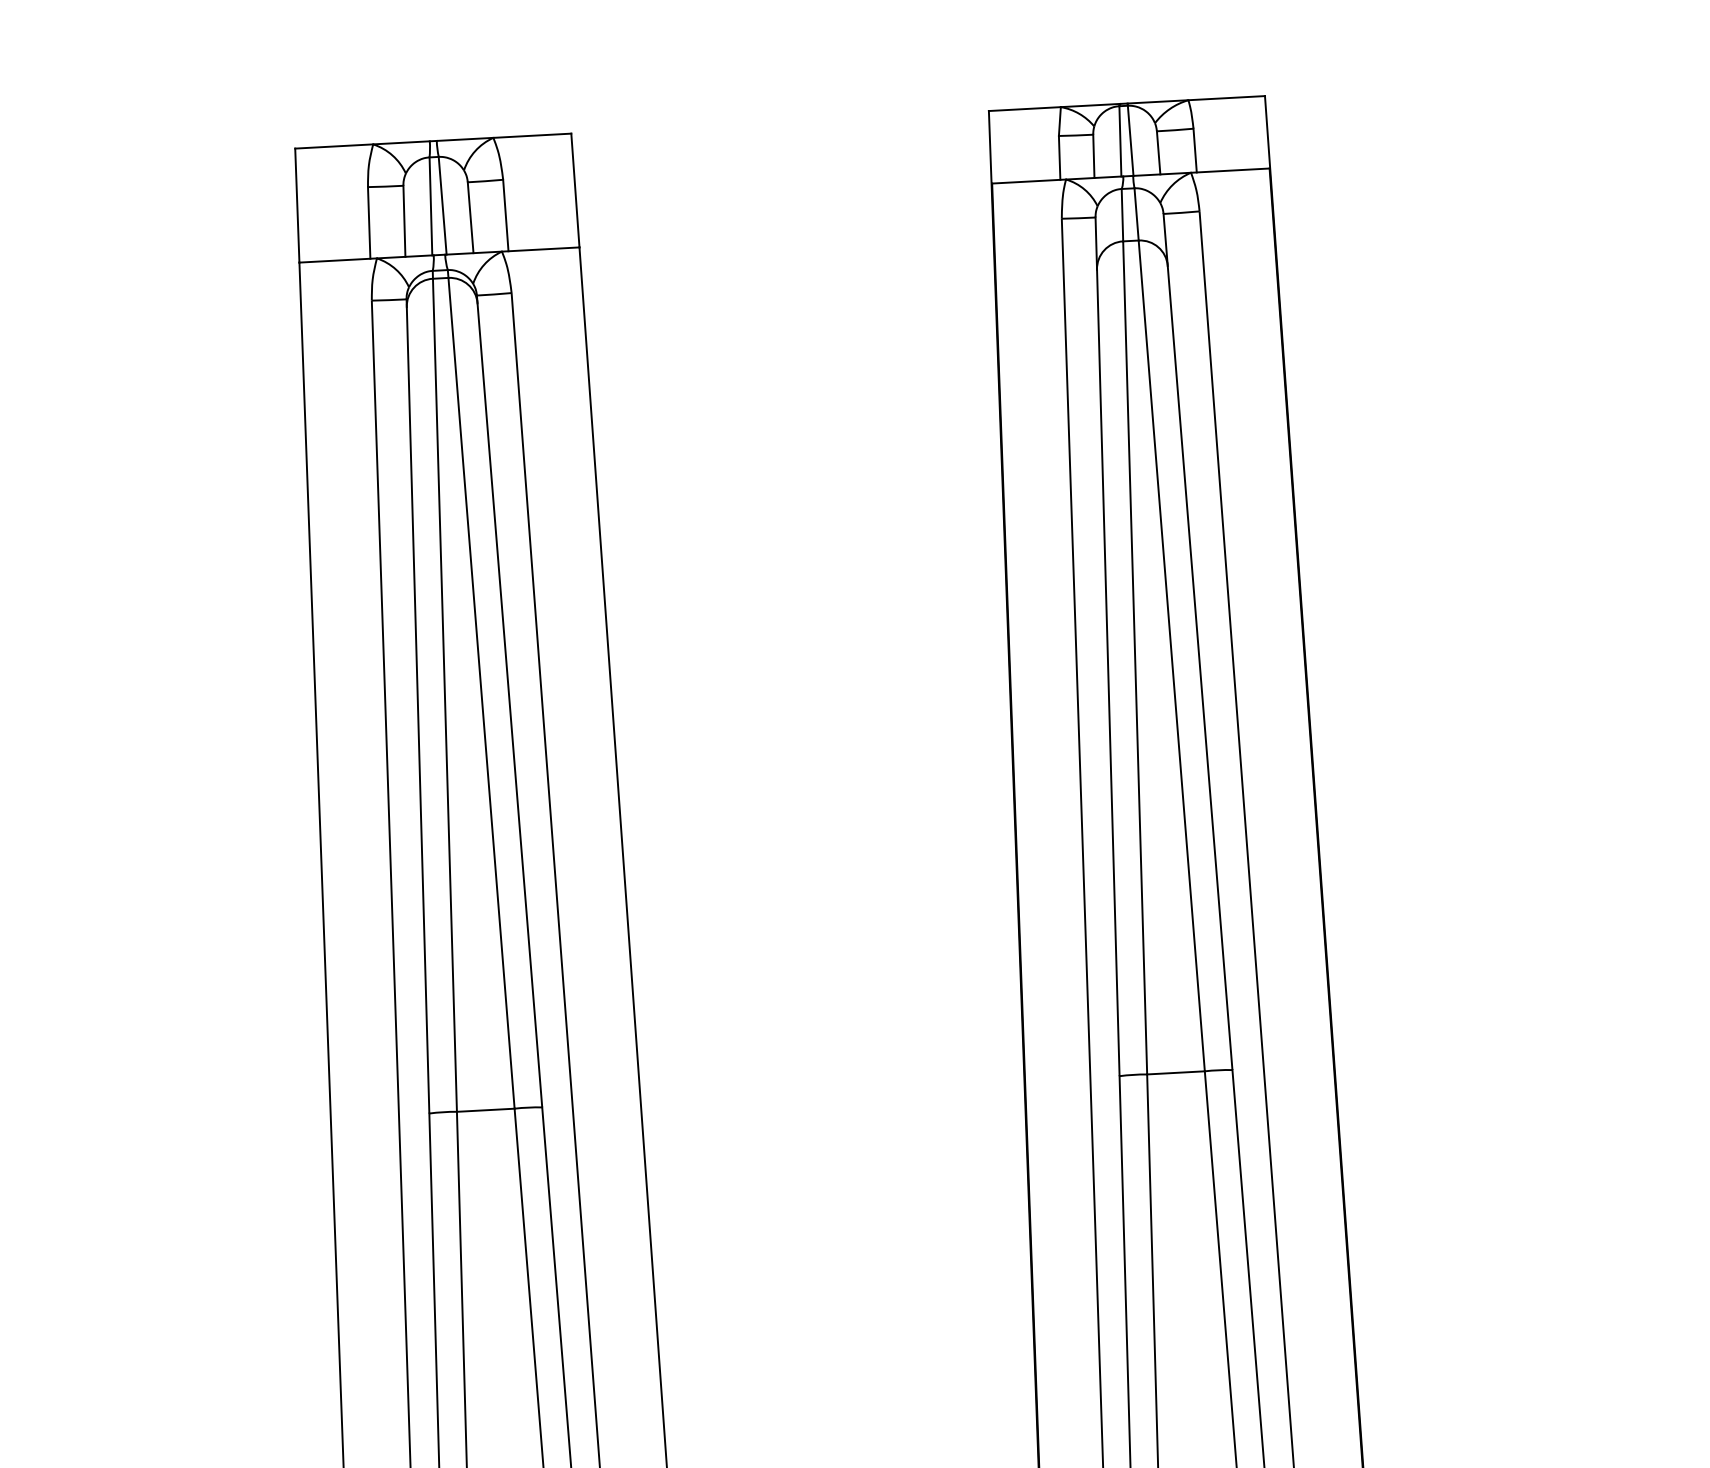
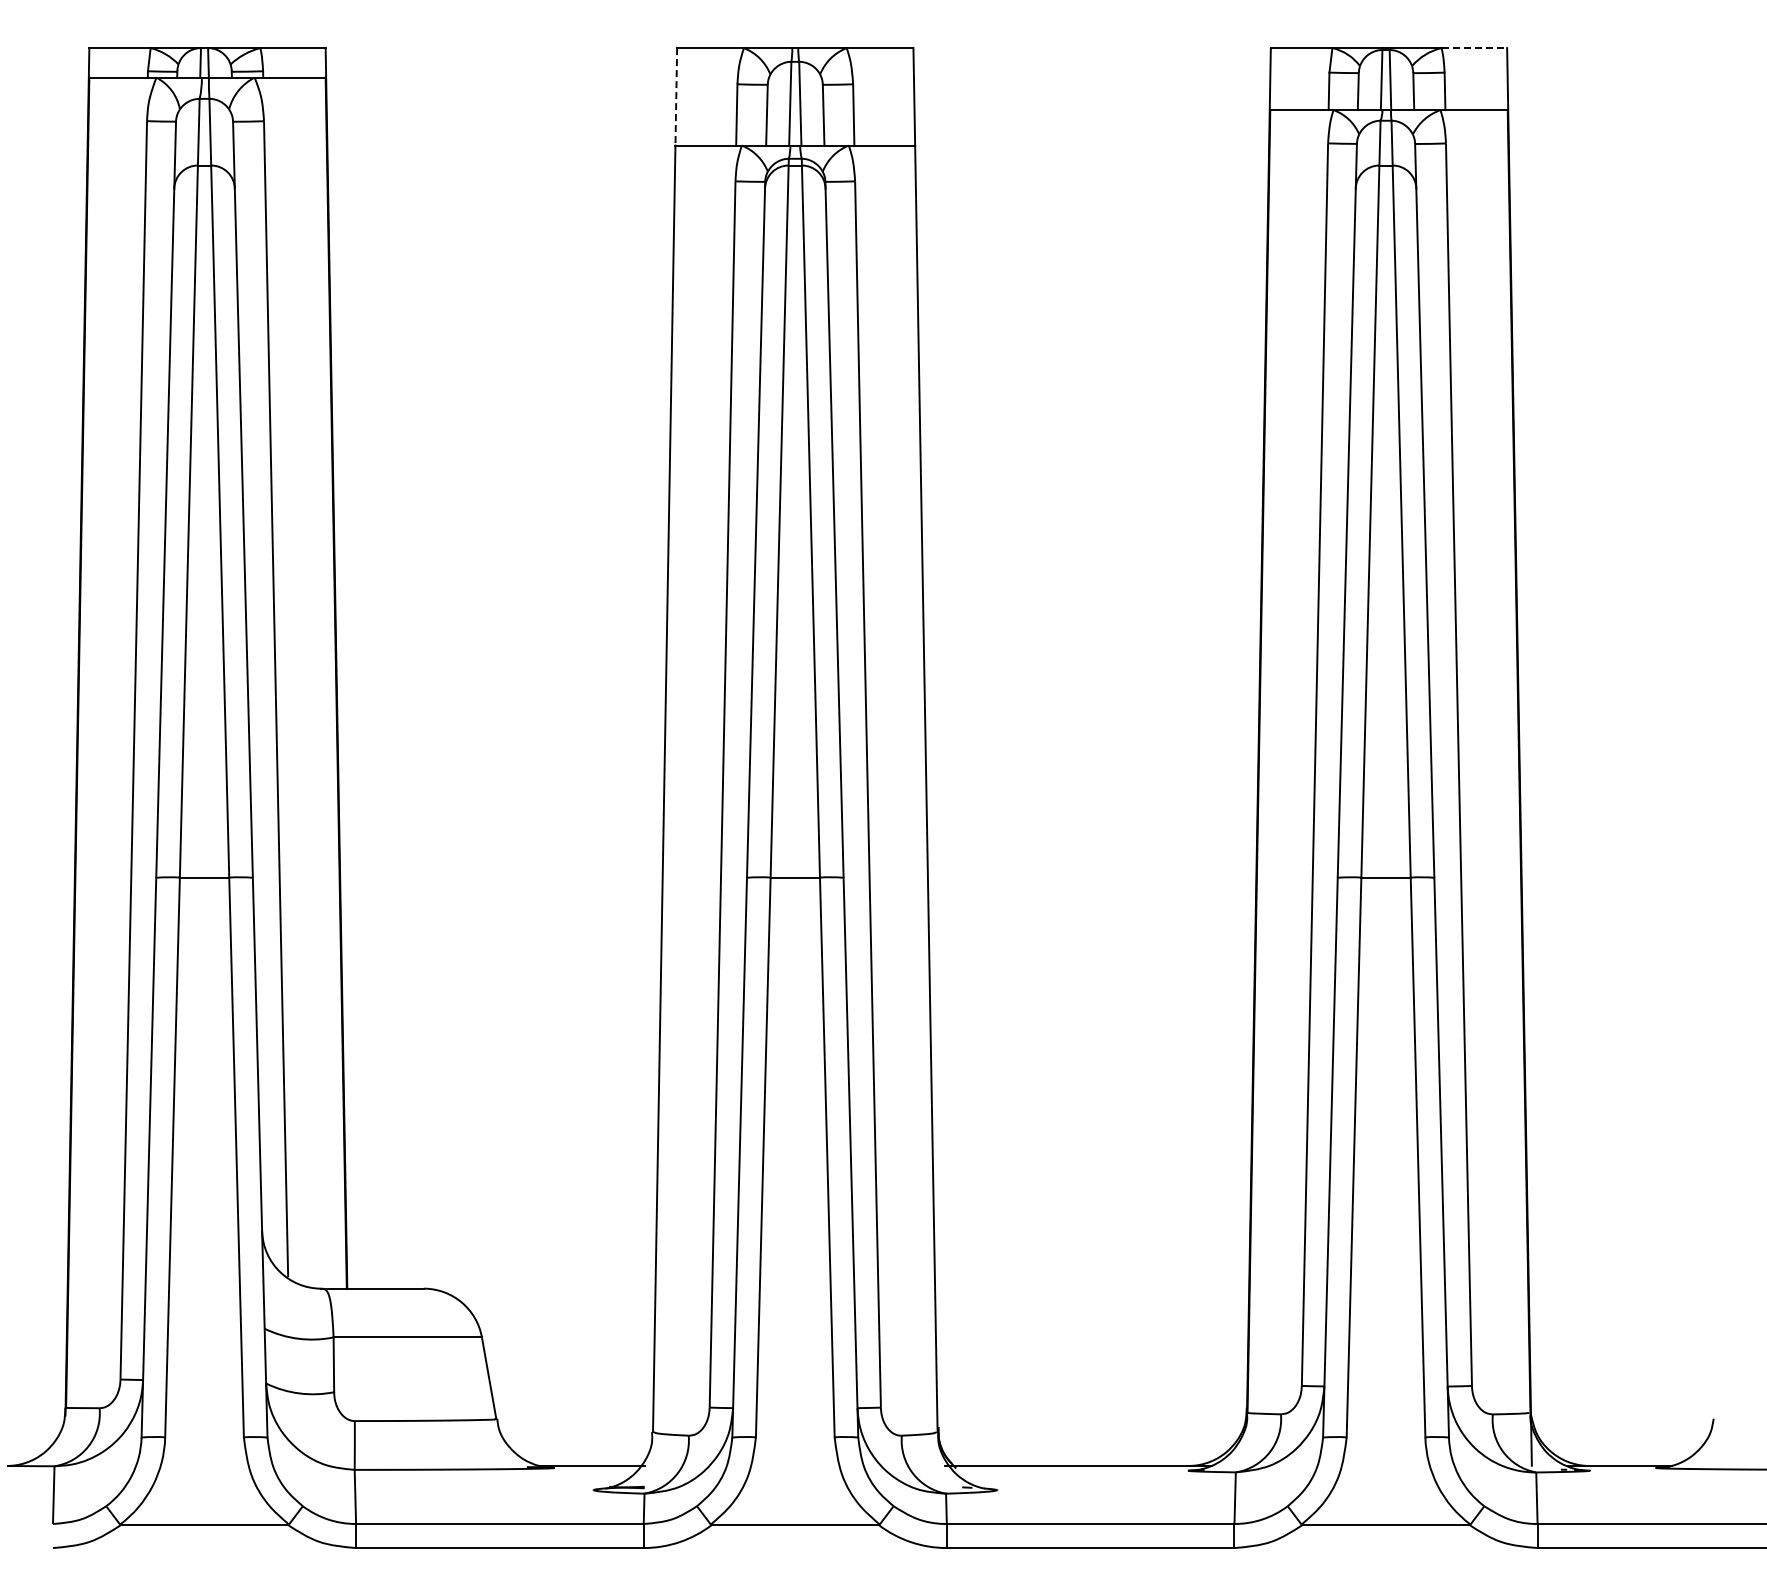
line: (1226, 98) -> (1474, 48), solid -> dashed
line: (297, 205) -> (676, 96), solid -> dashed

